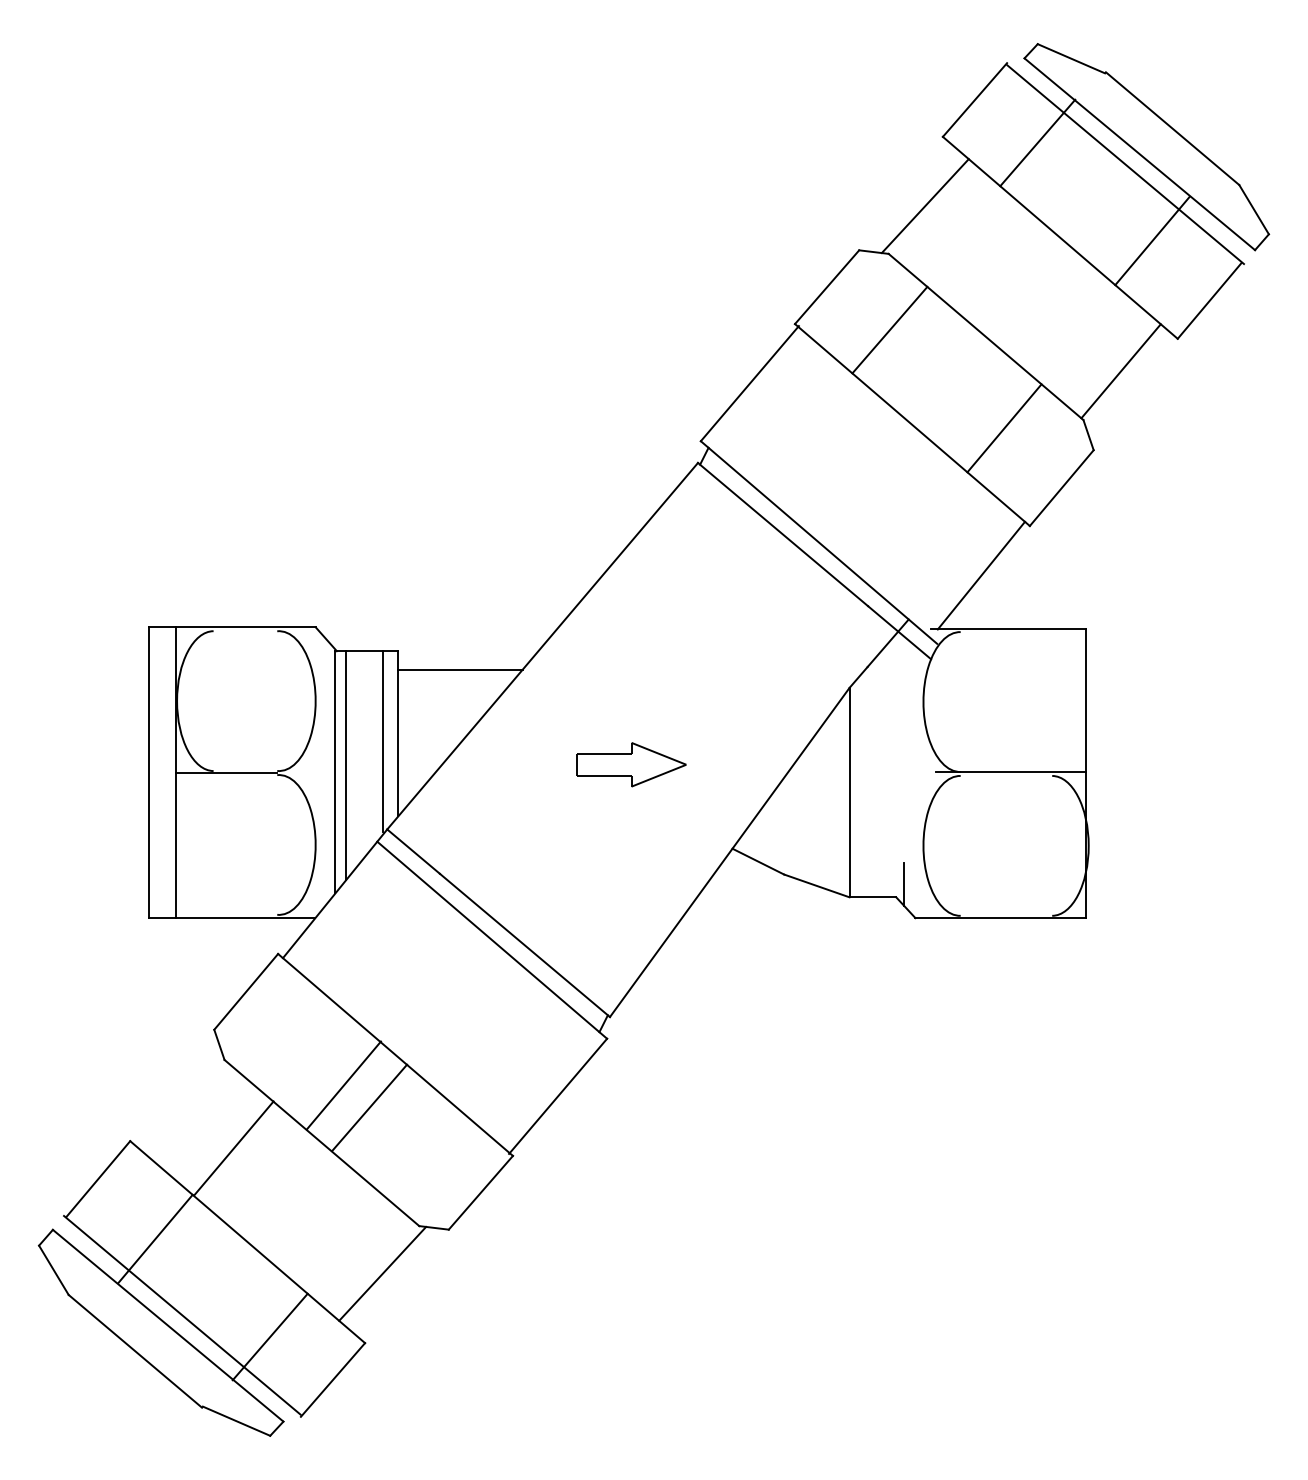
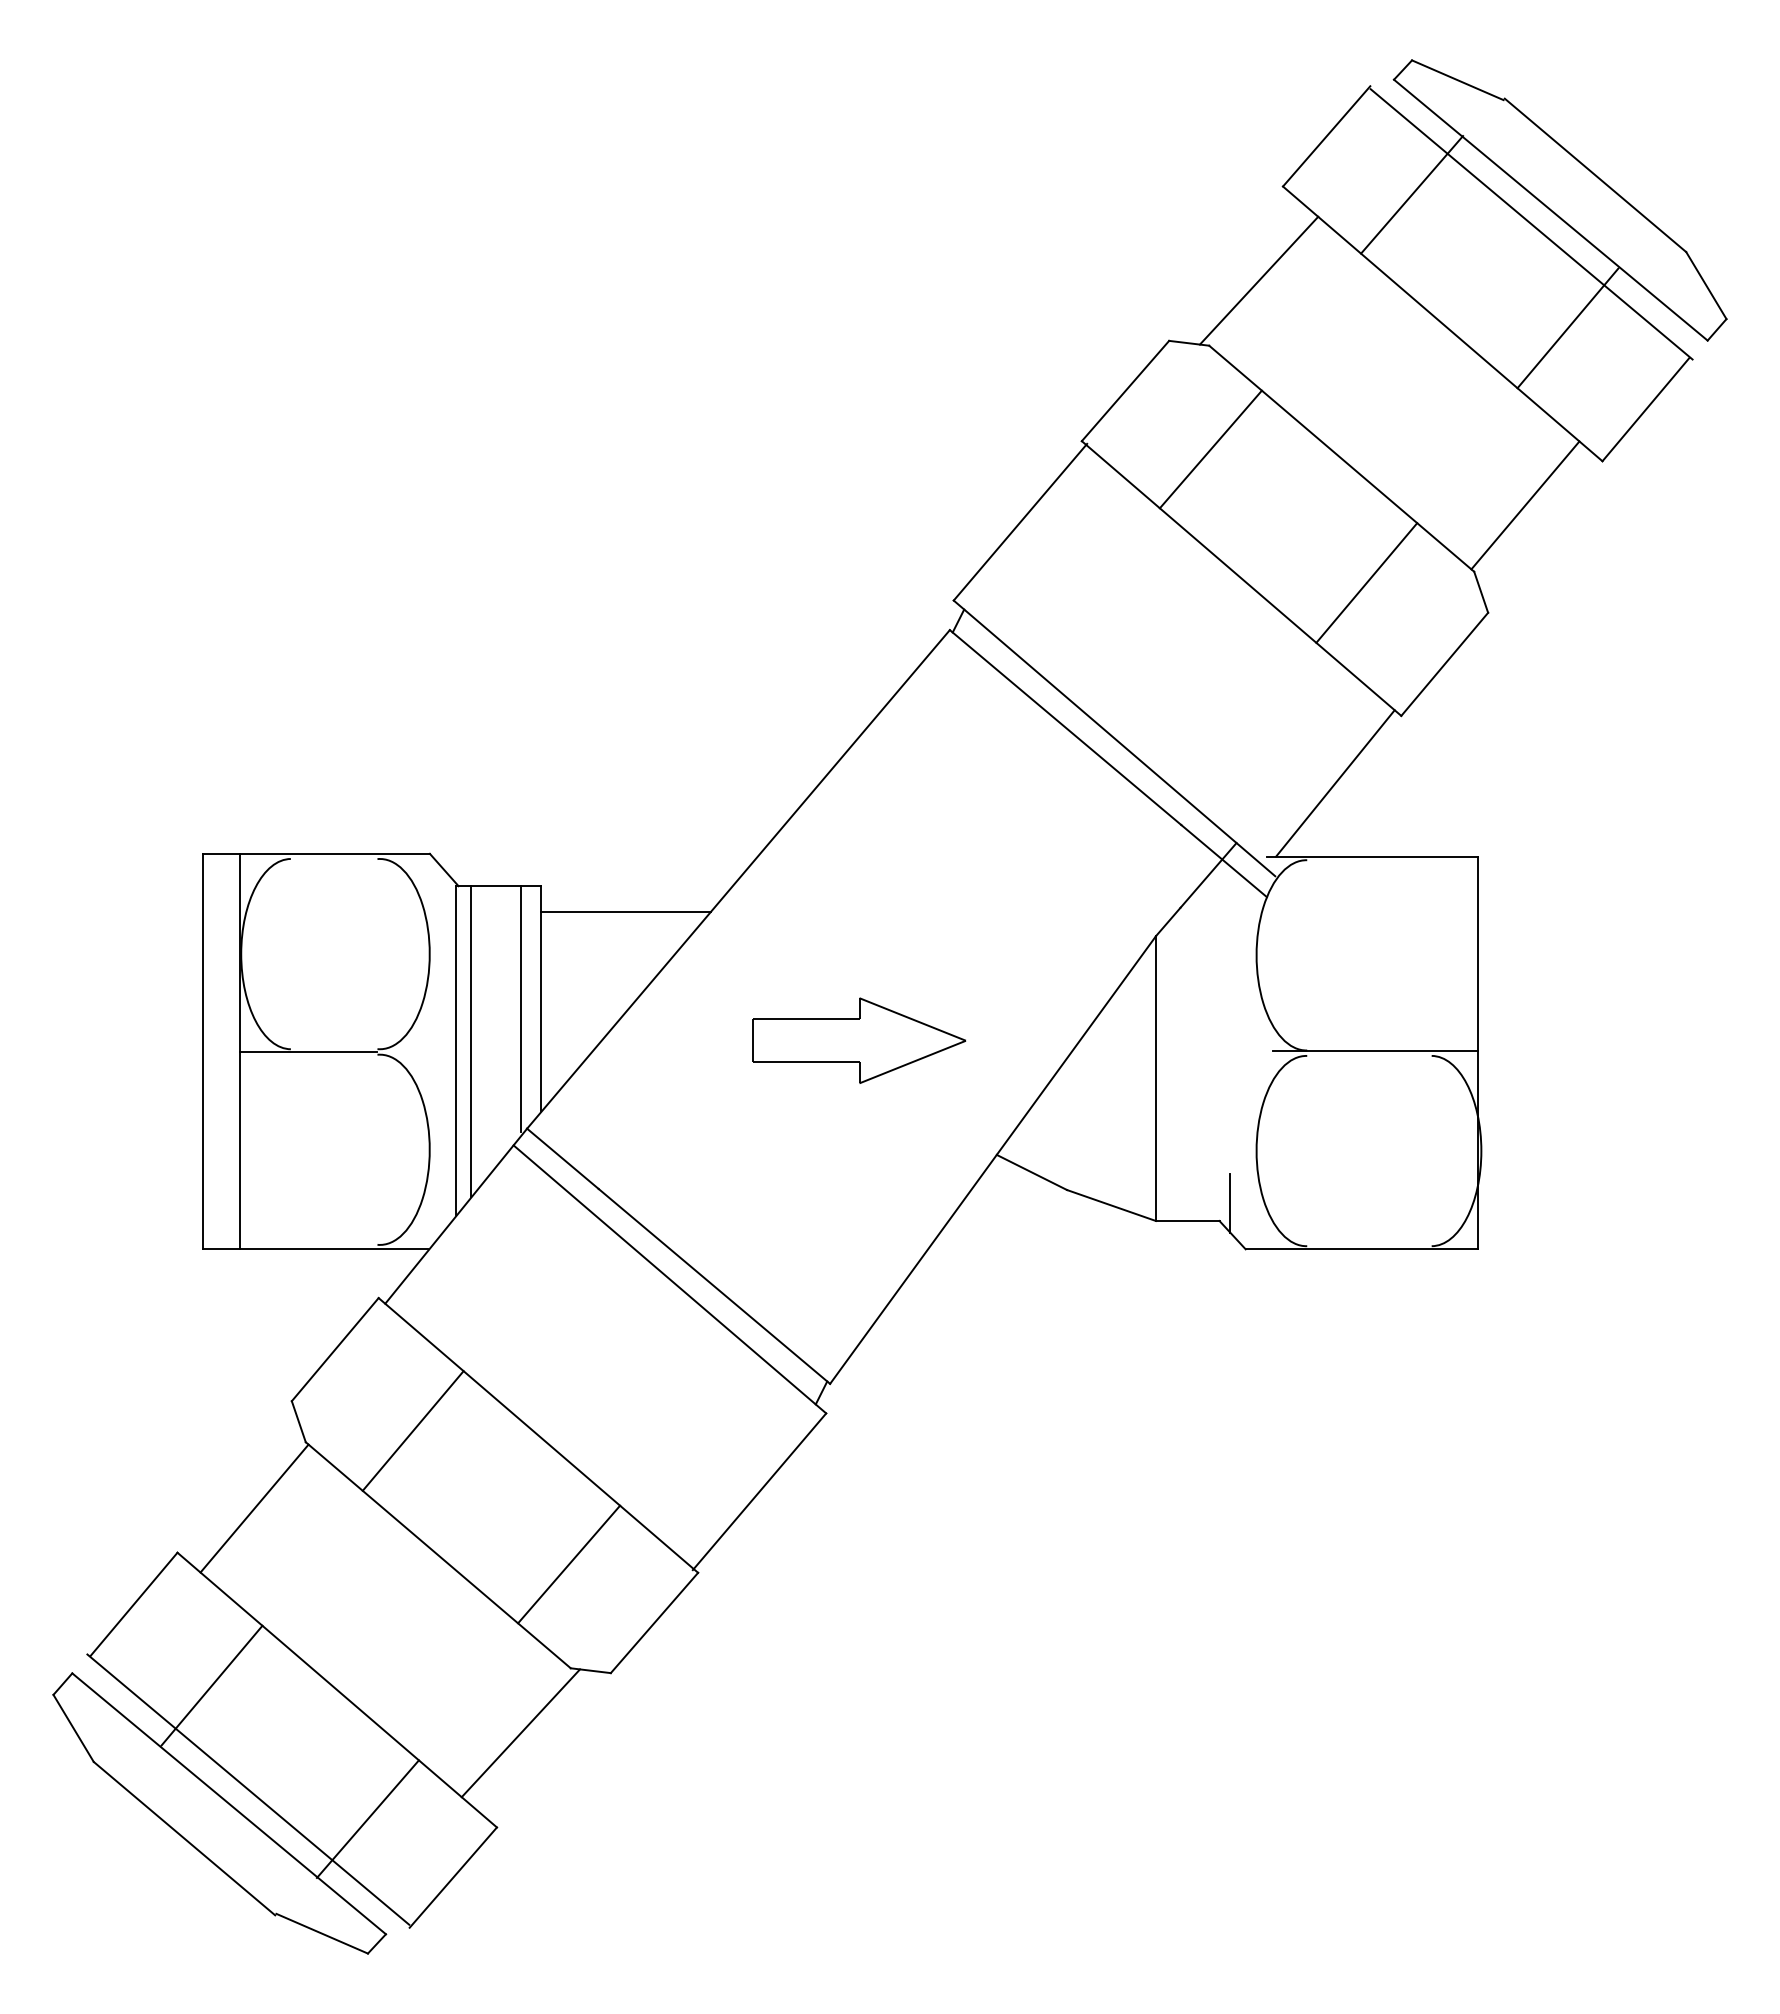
part: (631, 764) -> (859, 1040), size x1.43
line: (343, 1085) -> (412, 1430), moved
line: (369, 1107) -> (569, 1564), moved
line: (233, 1148) -> (254, 1508), moved

